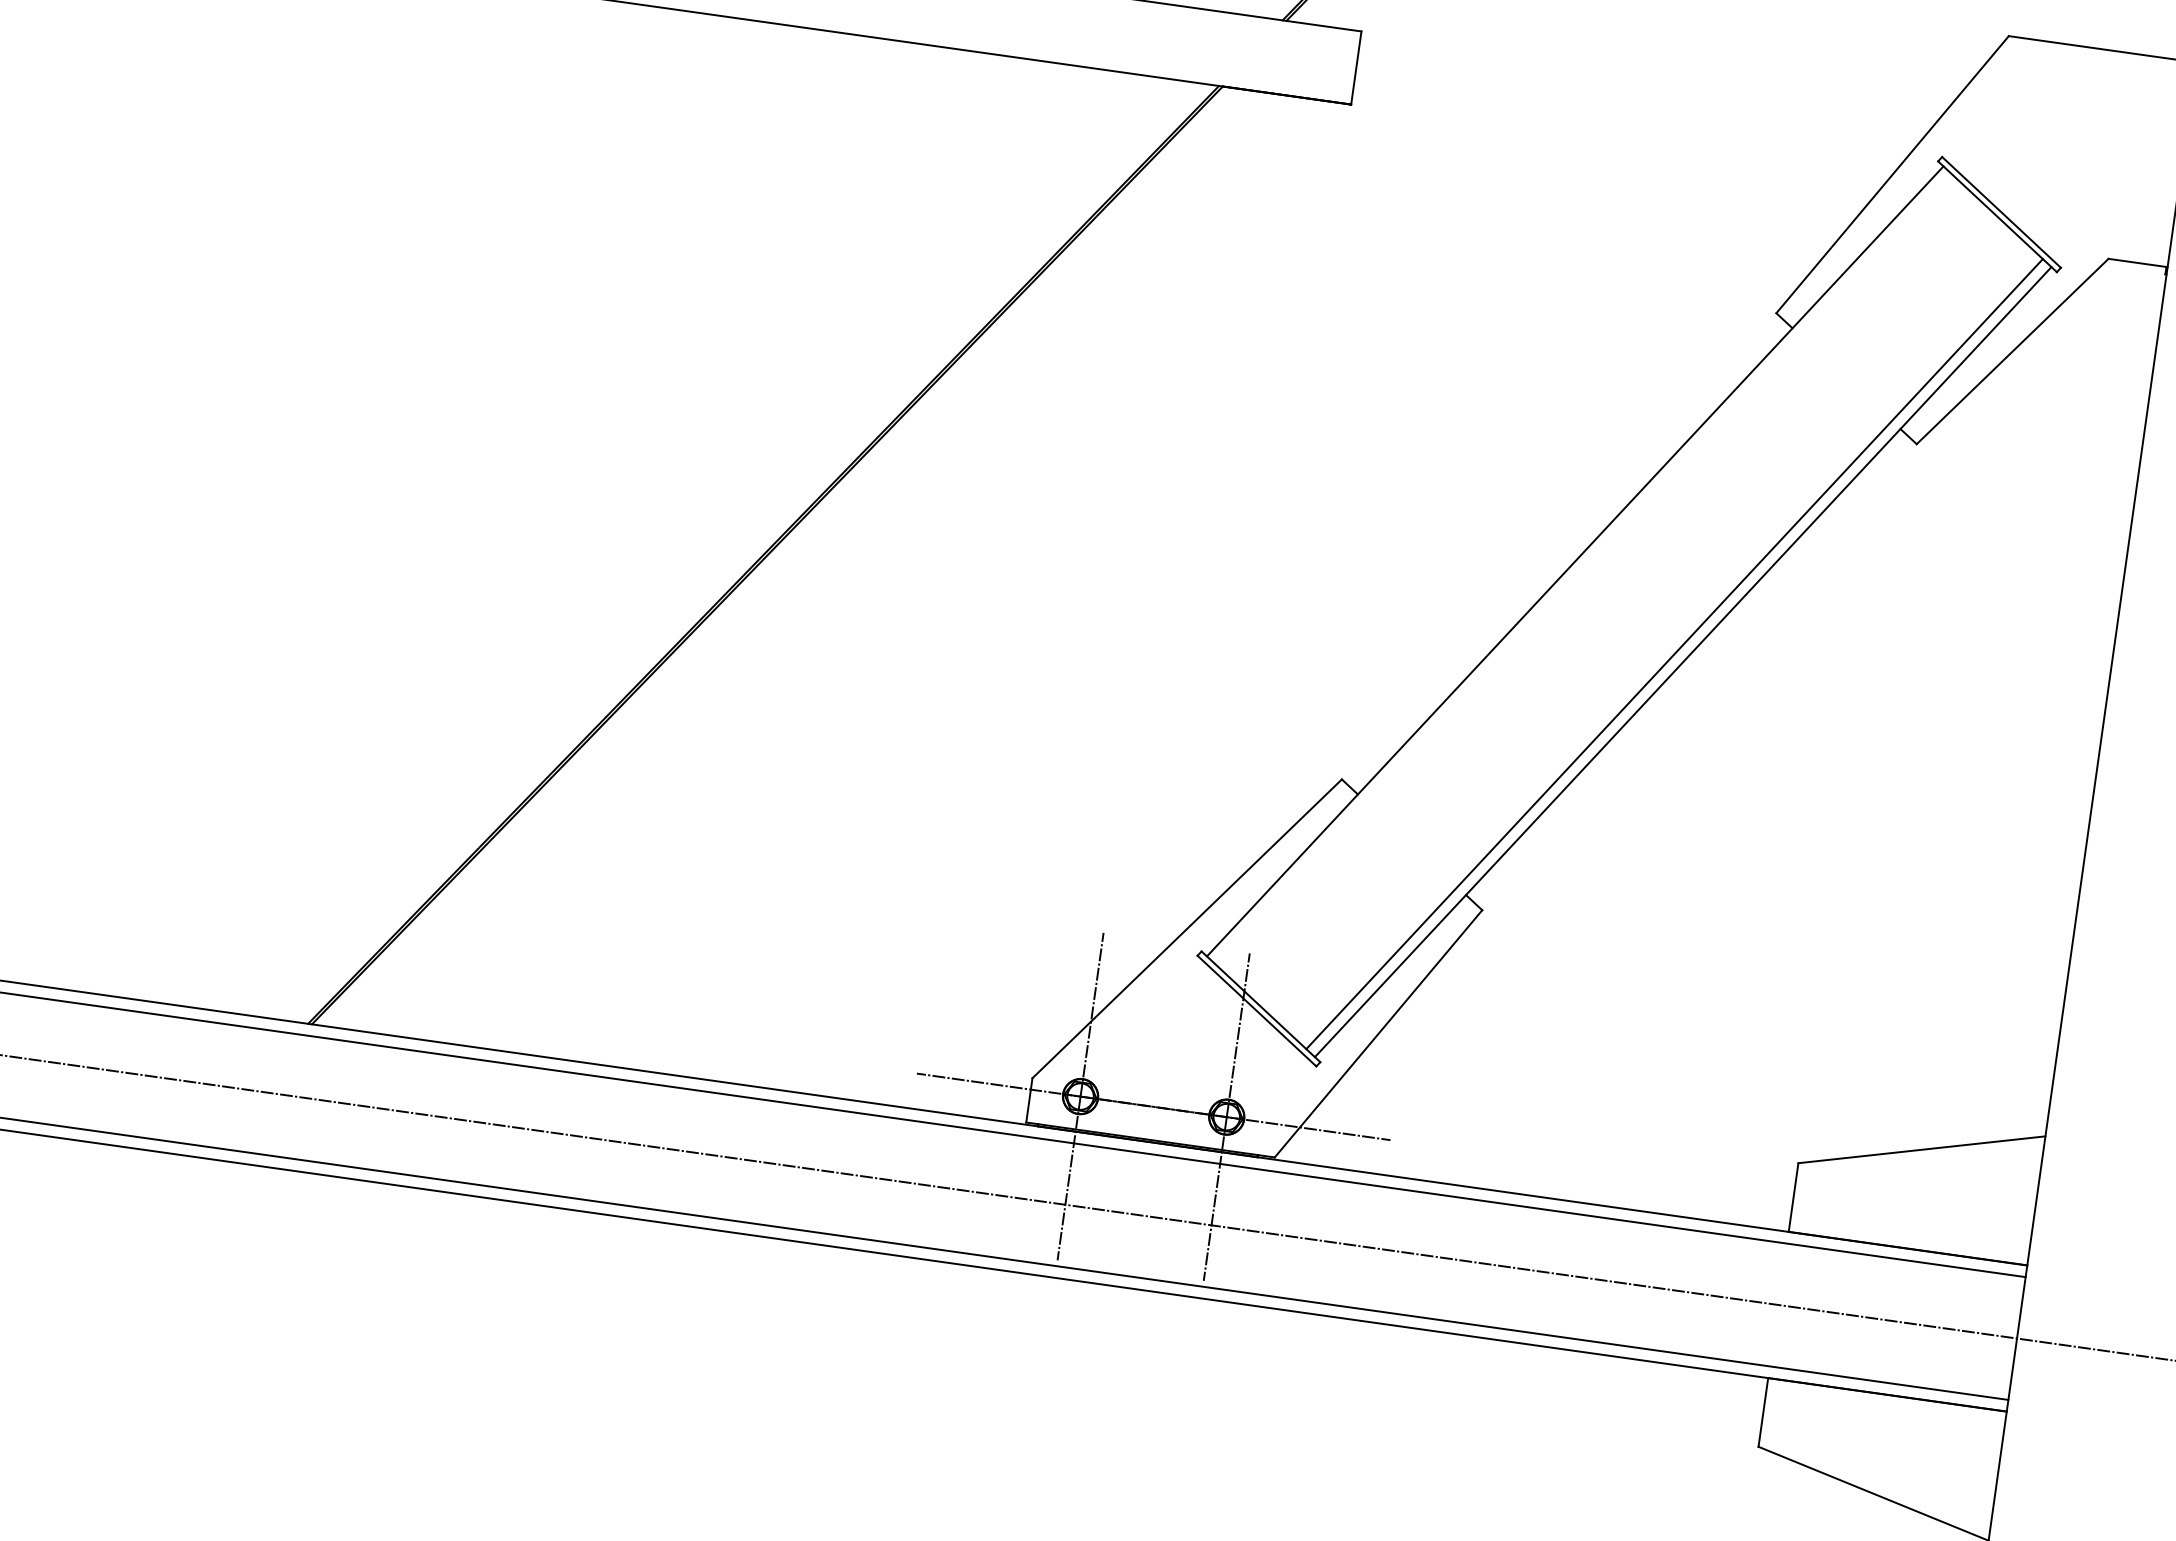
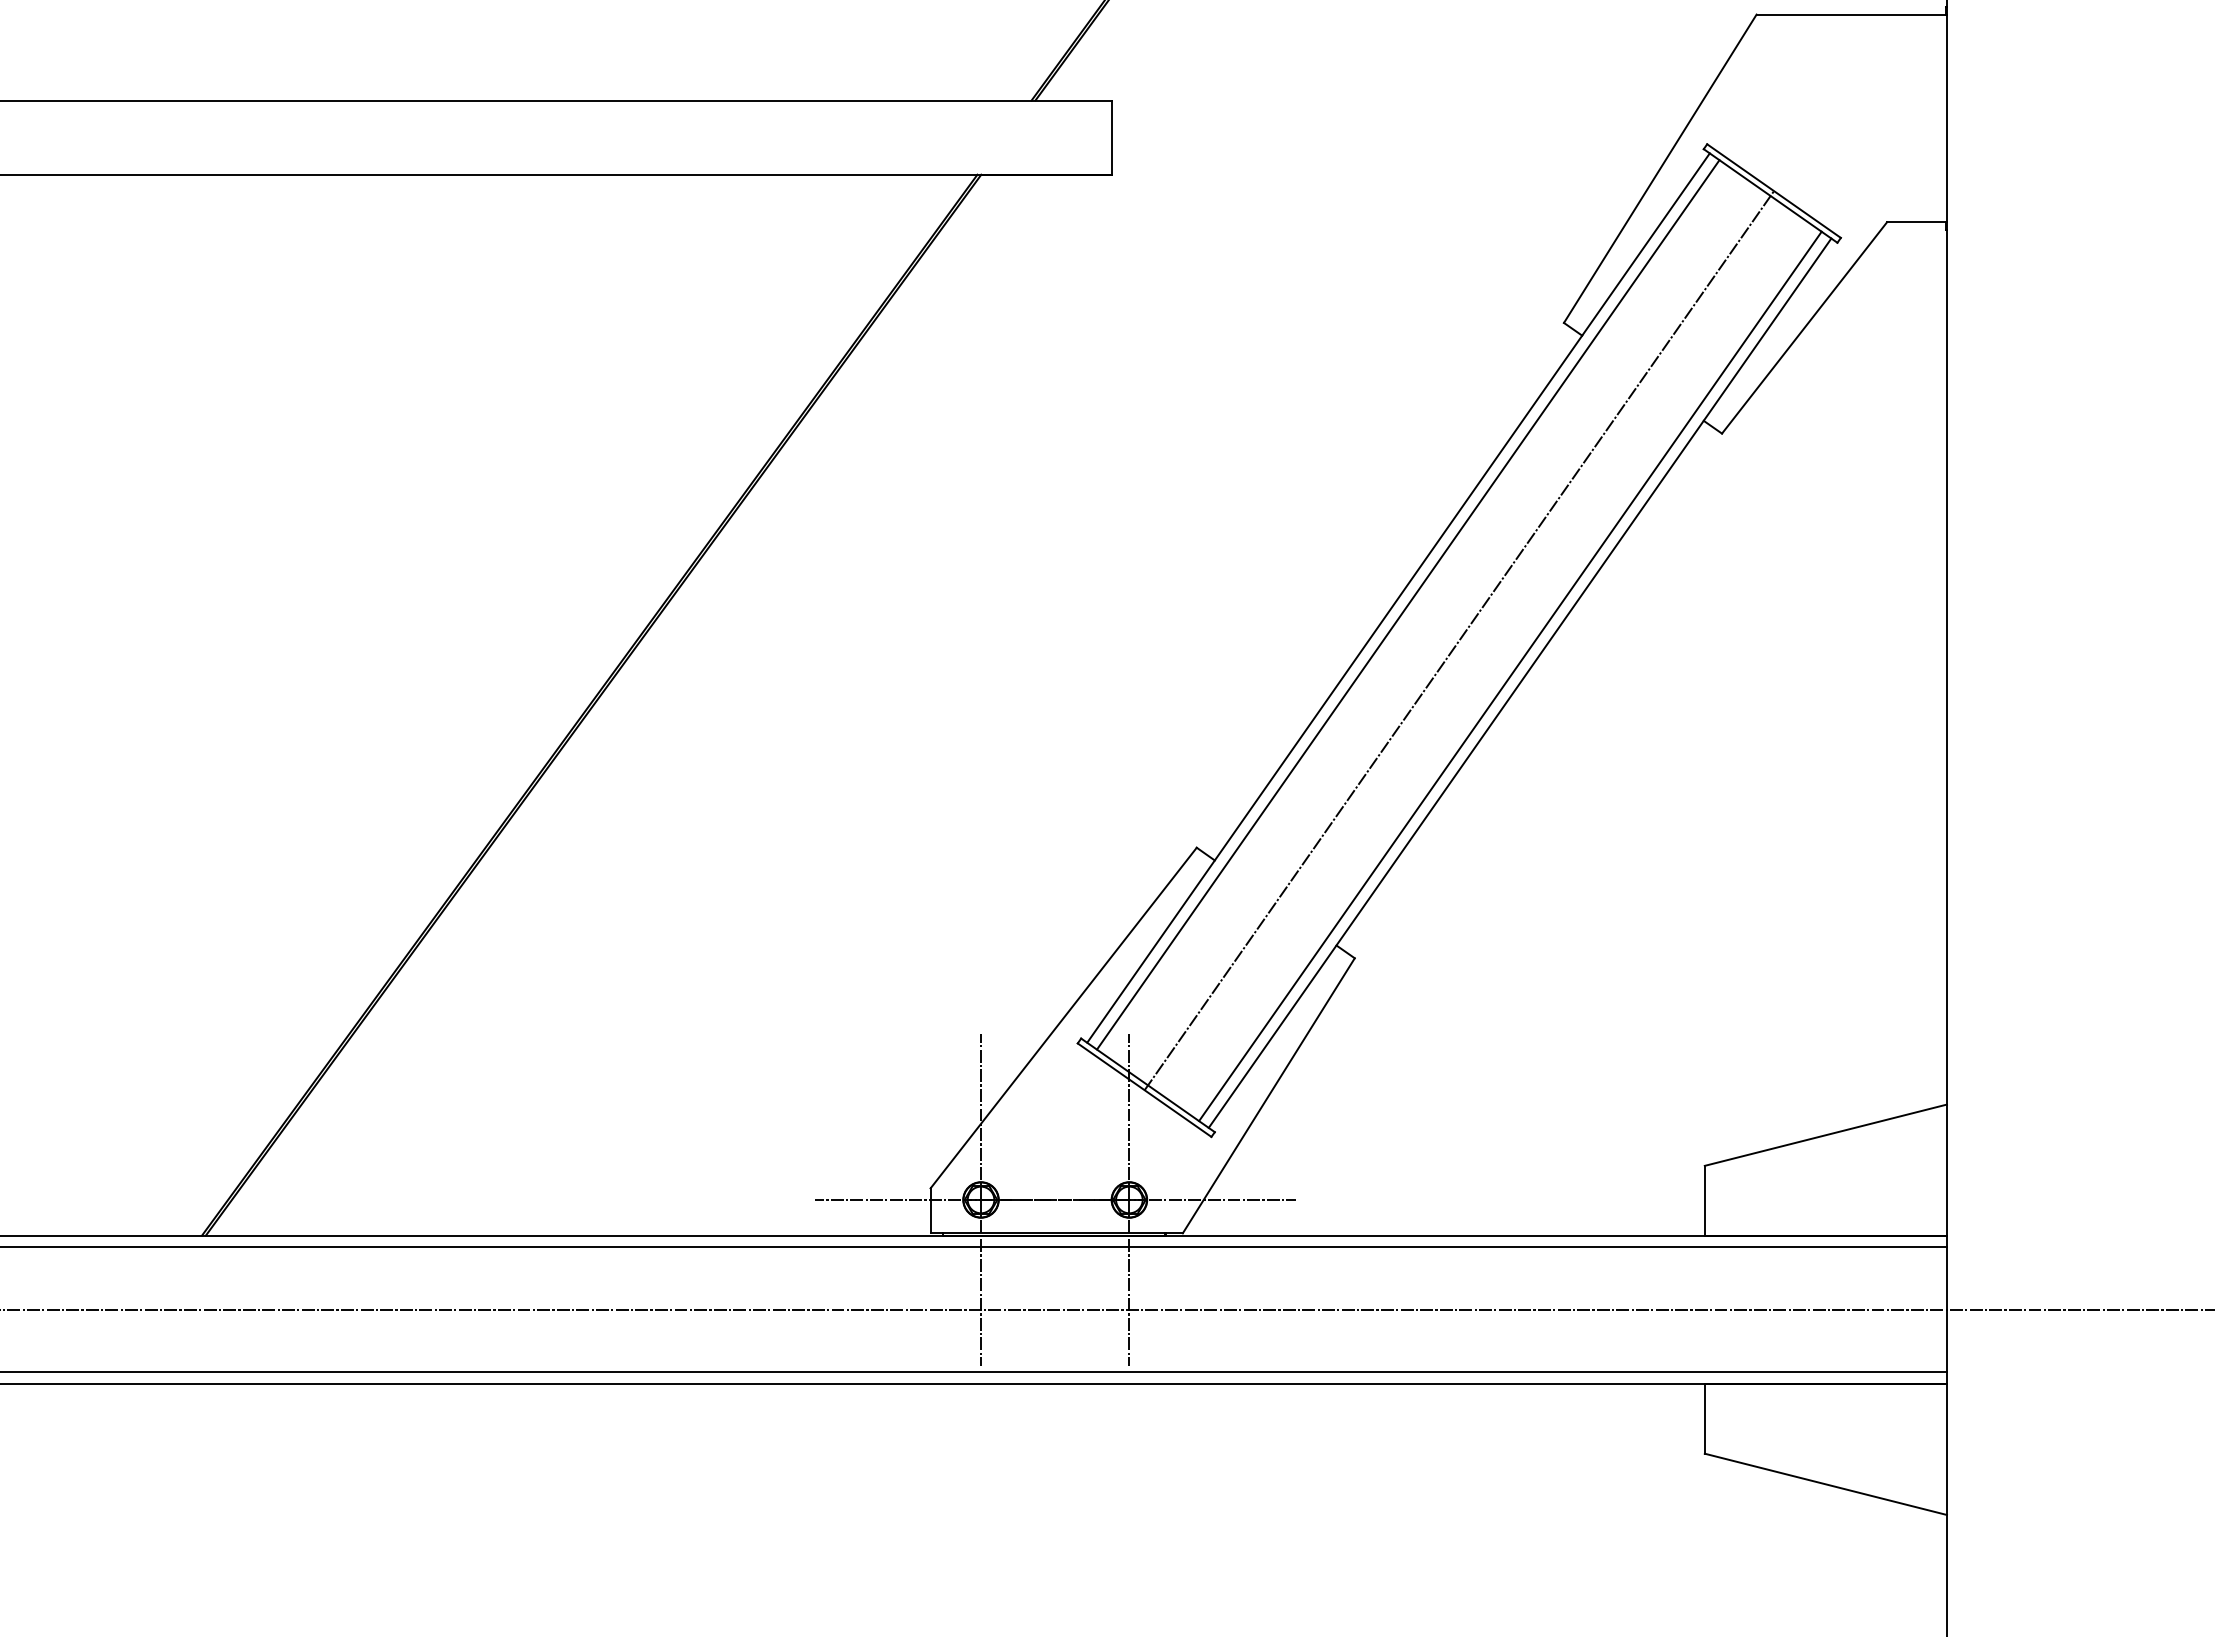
line: (1584, 569) -> (1408, 604), added
line: (1629, 611) -> (1459, 640), added

